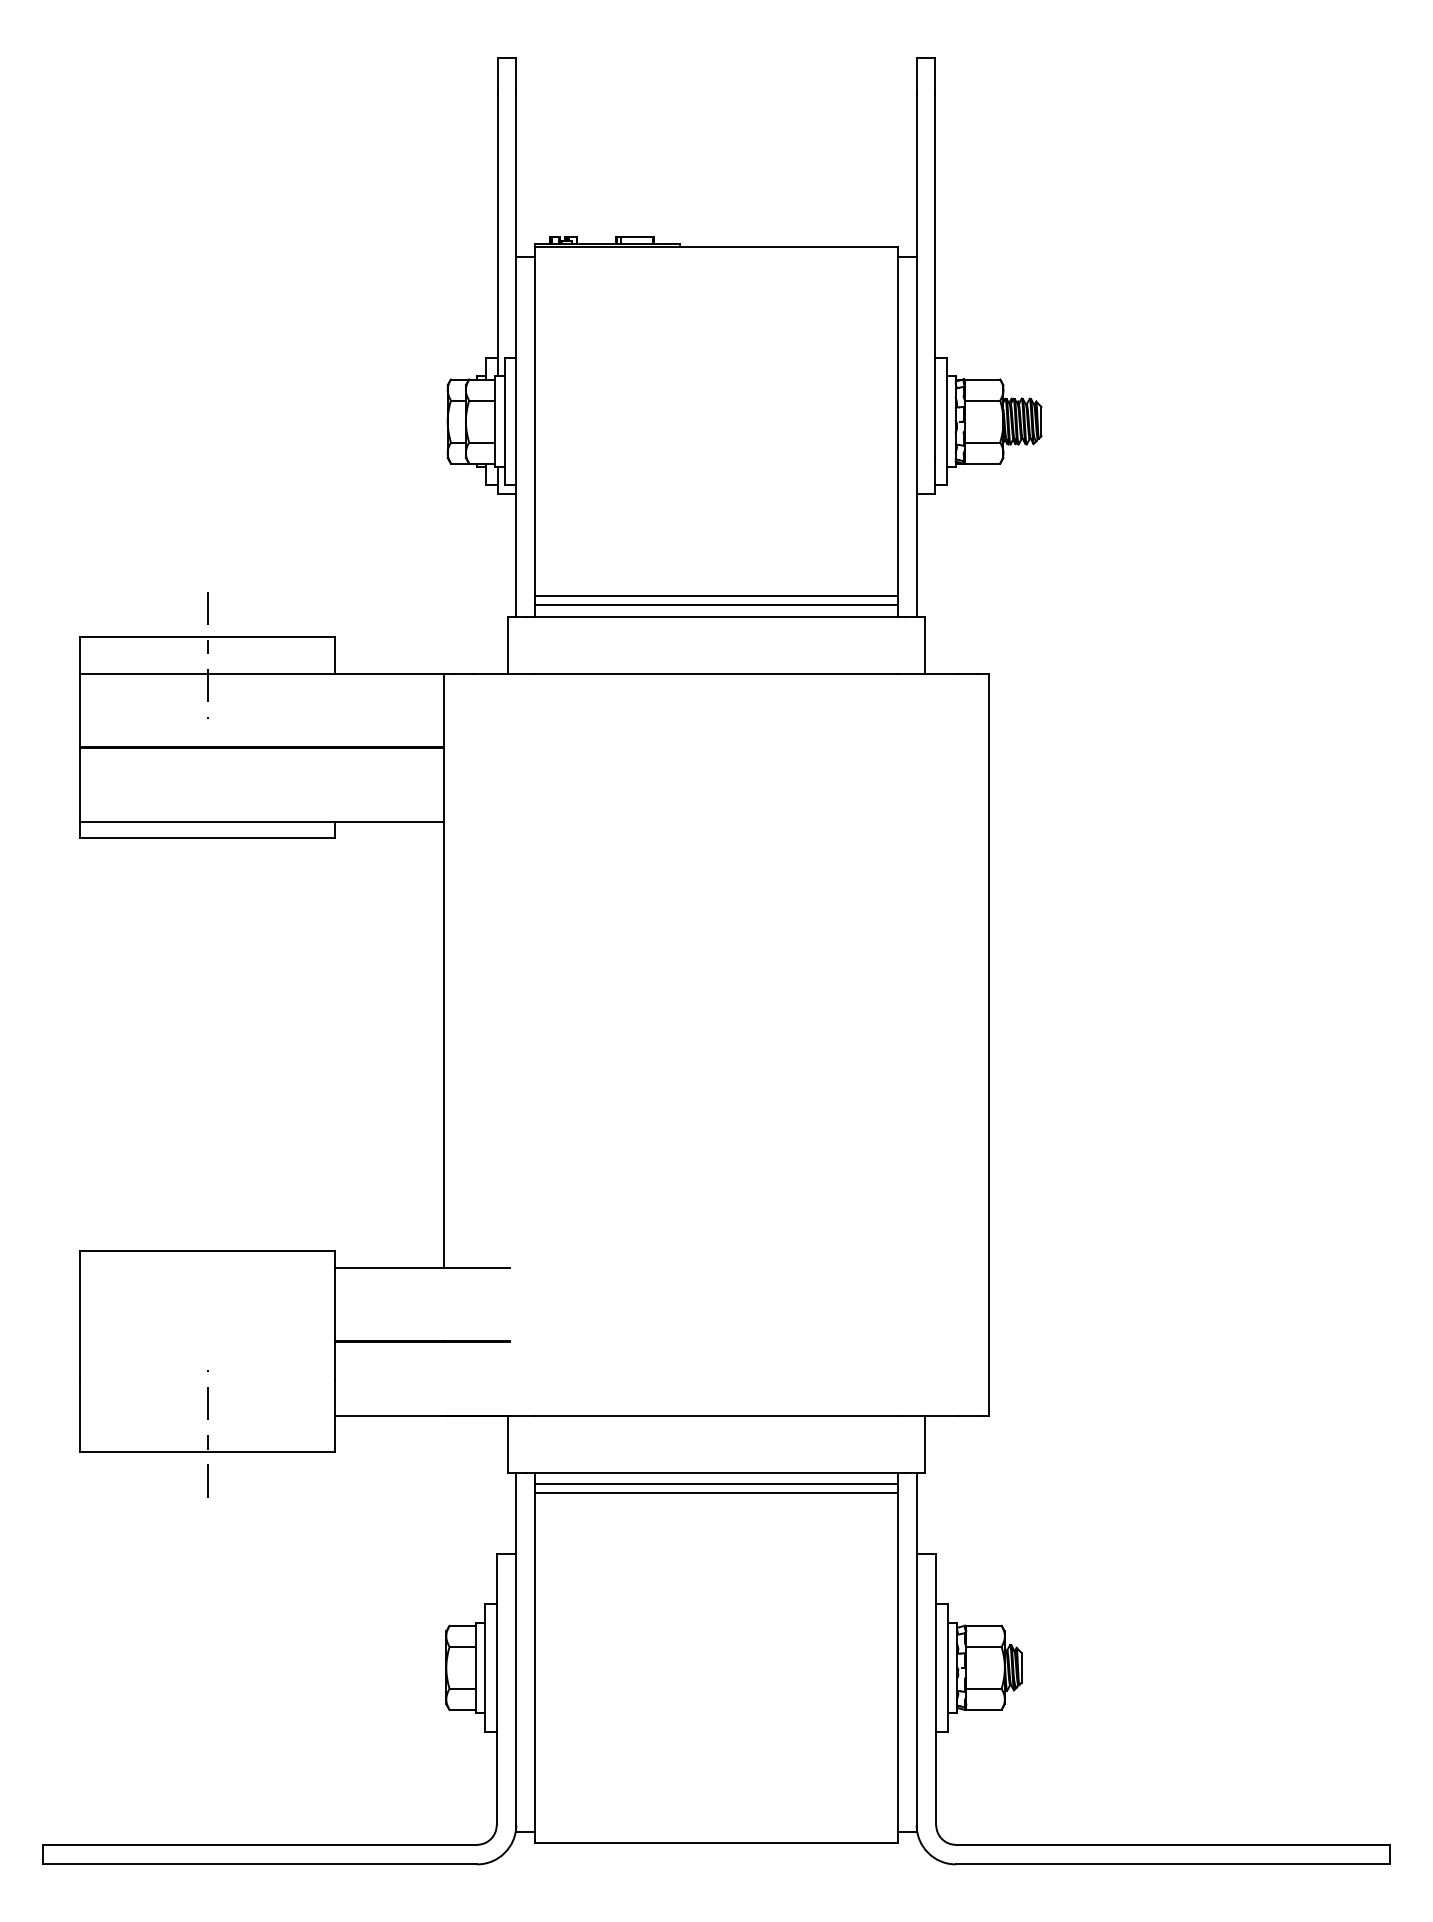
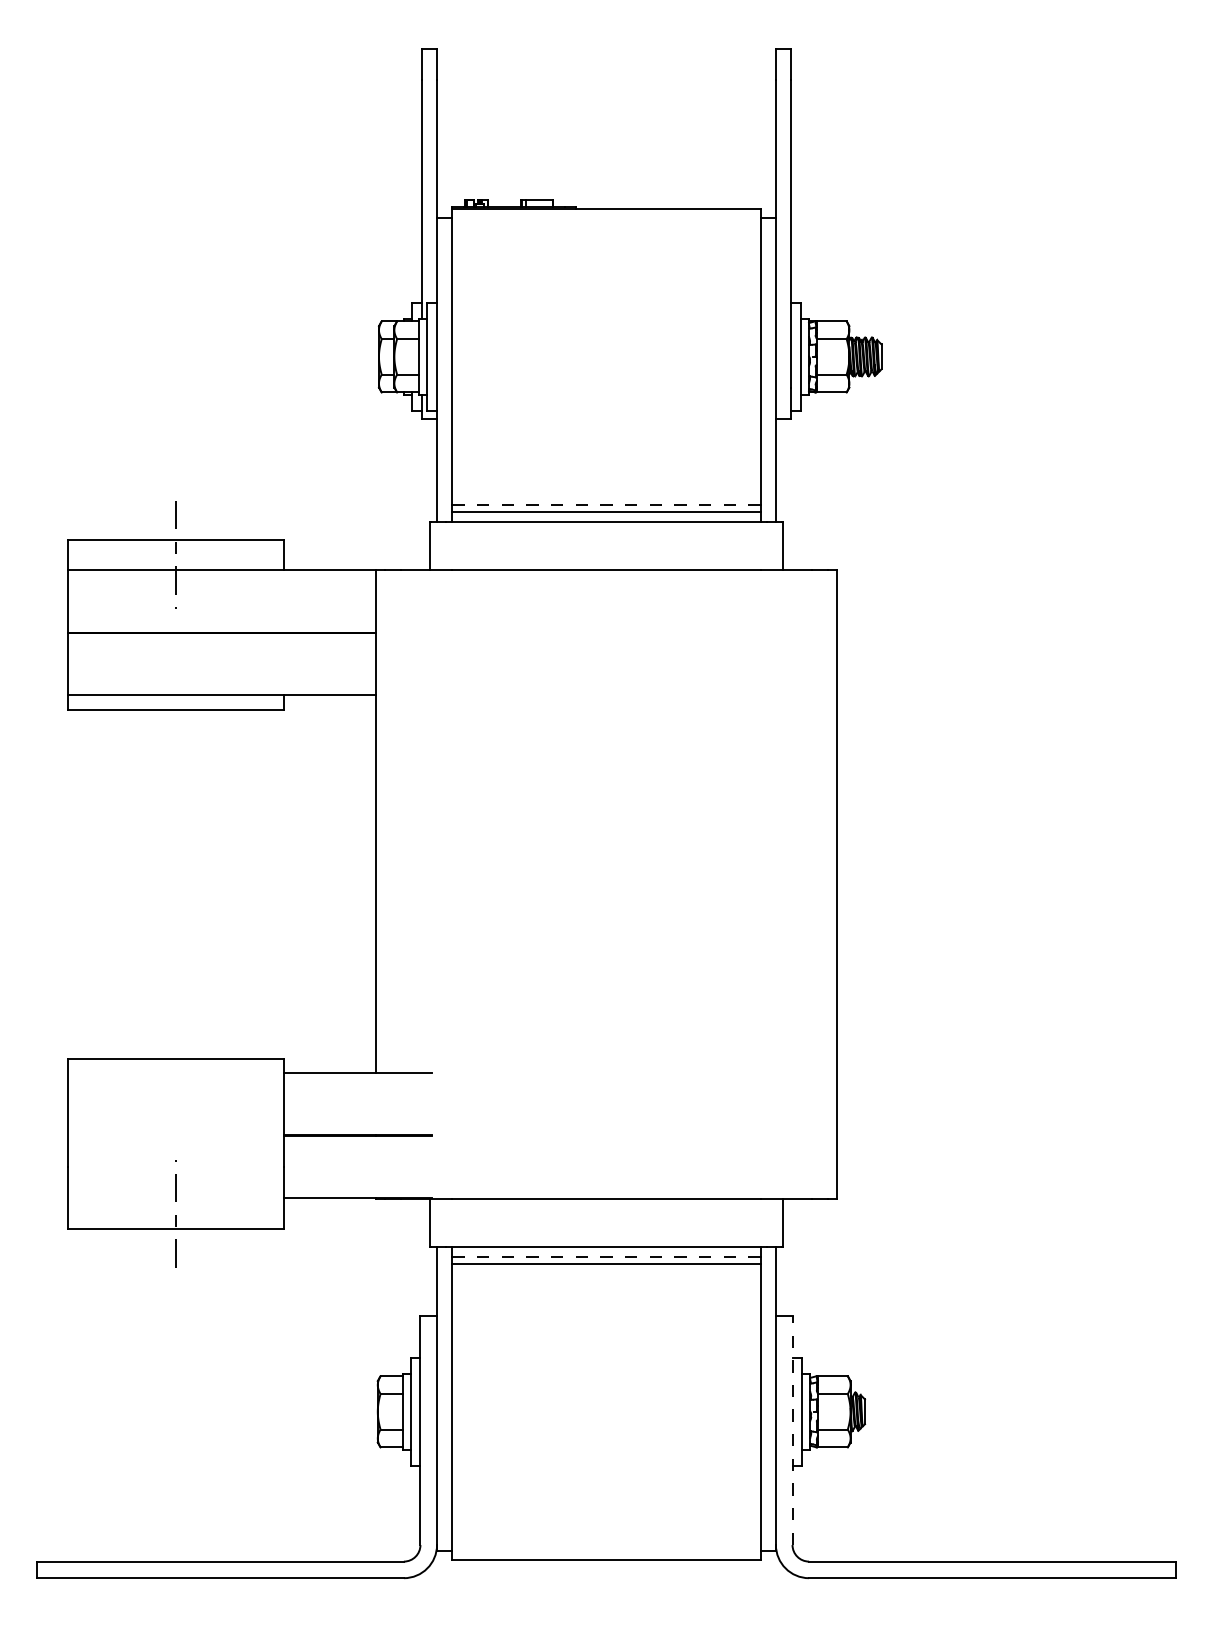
line: (716, 595) -> (606, 504), solid -> dashed
line: (715, 1484) -> (605, 1256), solid -> dashed
line: (936, 1689) -> (792, 1430), solid -> dashed

